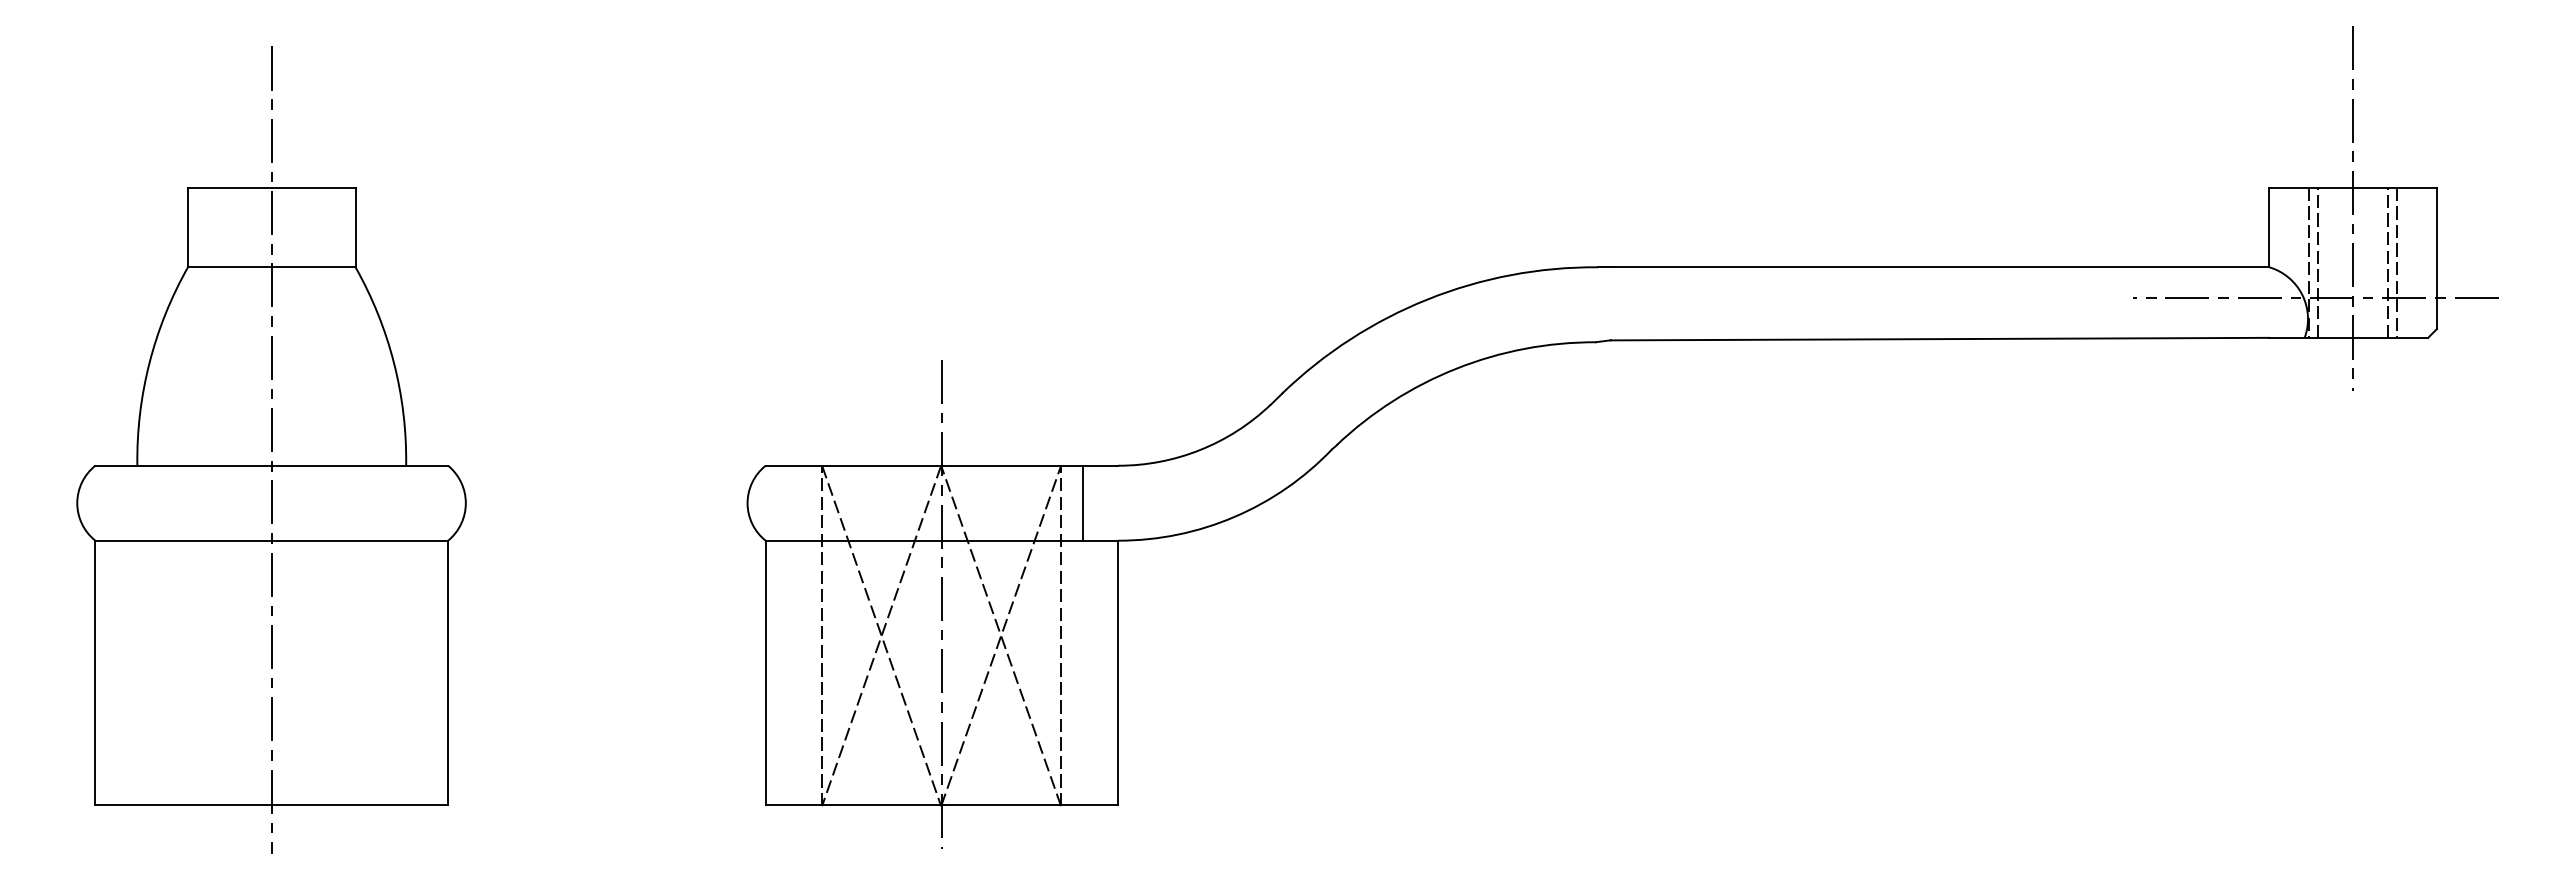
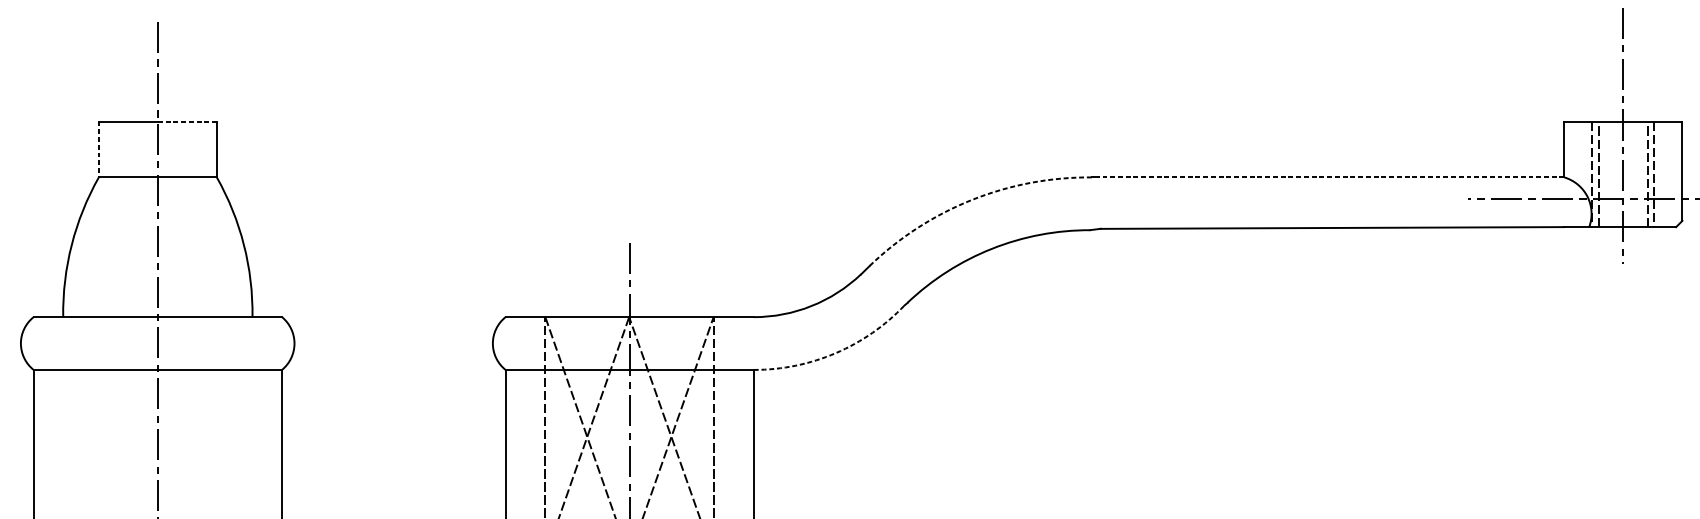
line: (313, 187) -> (187, 121), solid -> dashed
line: (187, 227) -> (98, 149), solid -> dashed
line: (1938, 267) -> (1331, 177), solid -> dashed
arc: (1427, 299) -> (971, 200), solid -> dashed
line: (1083, 502) -> (729, 343), removed
arc: (1234, 516) -> (835, 352), solid -> dashed

